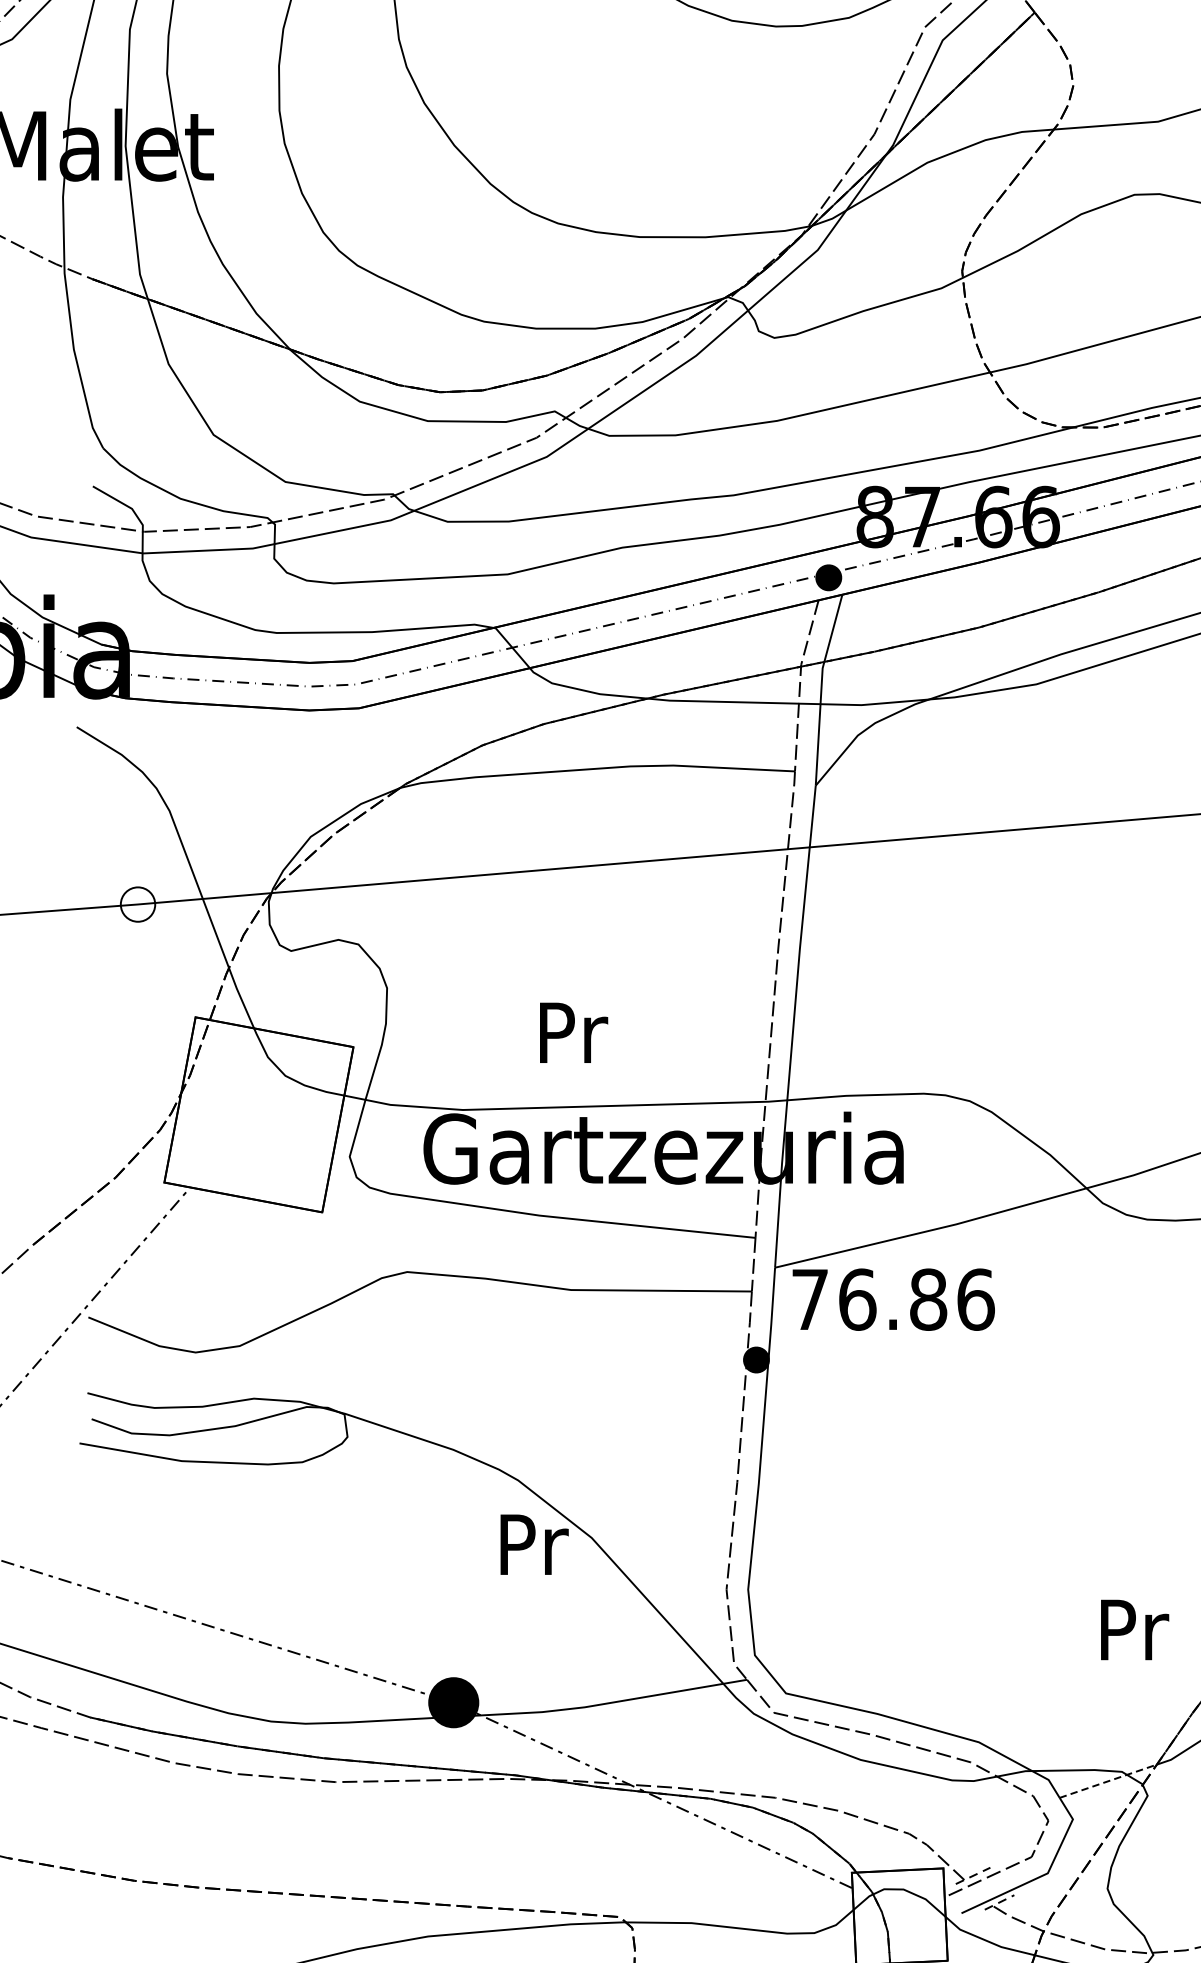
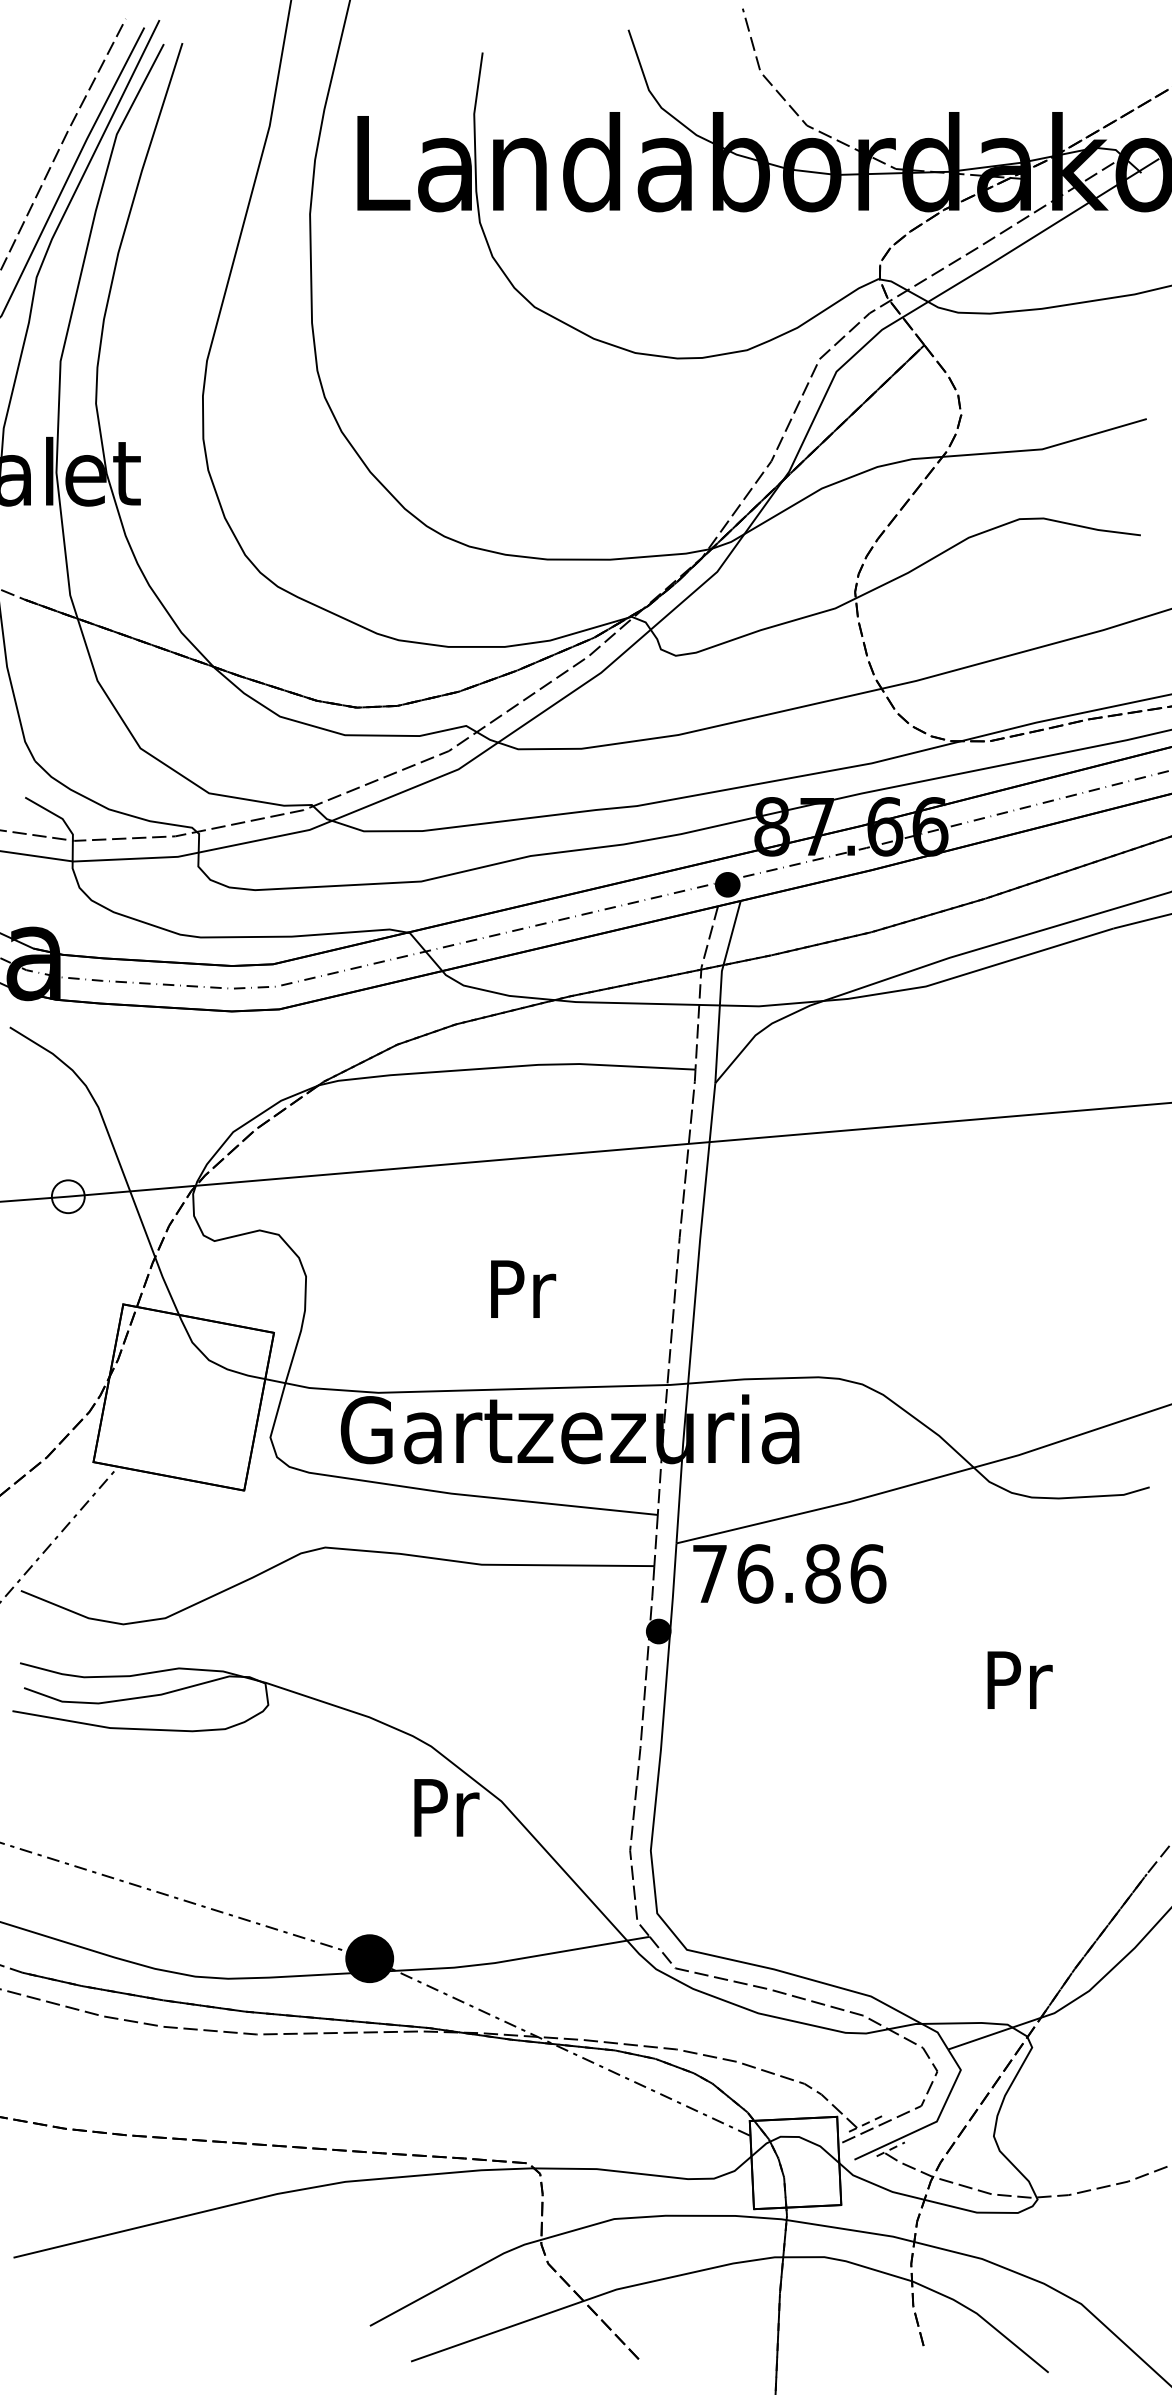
text: (573, 1032) -> (523, 1288), moved
text: (1134, 1629) -> (1019, 1679), moved
line: (1109, 1781) -> (995, 2033), dashed -> solid

